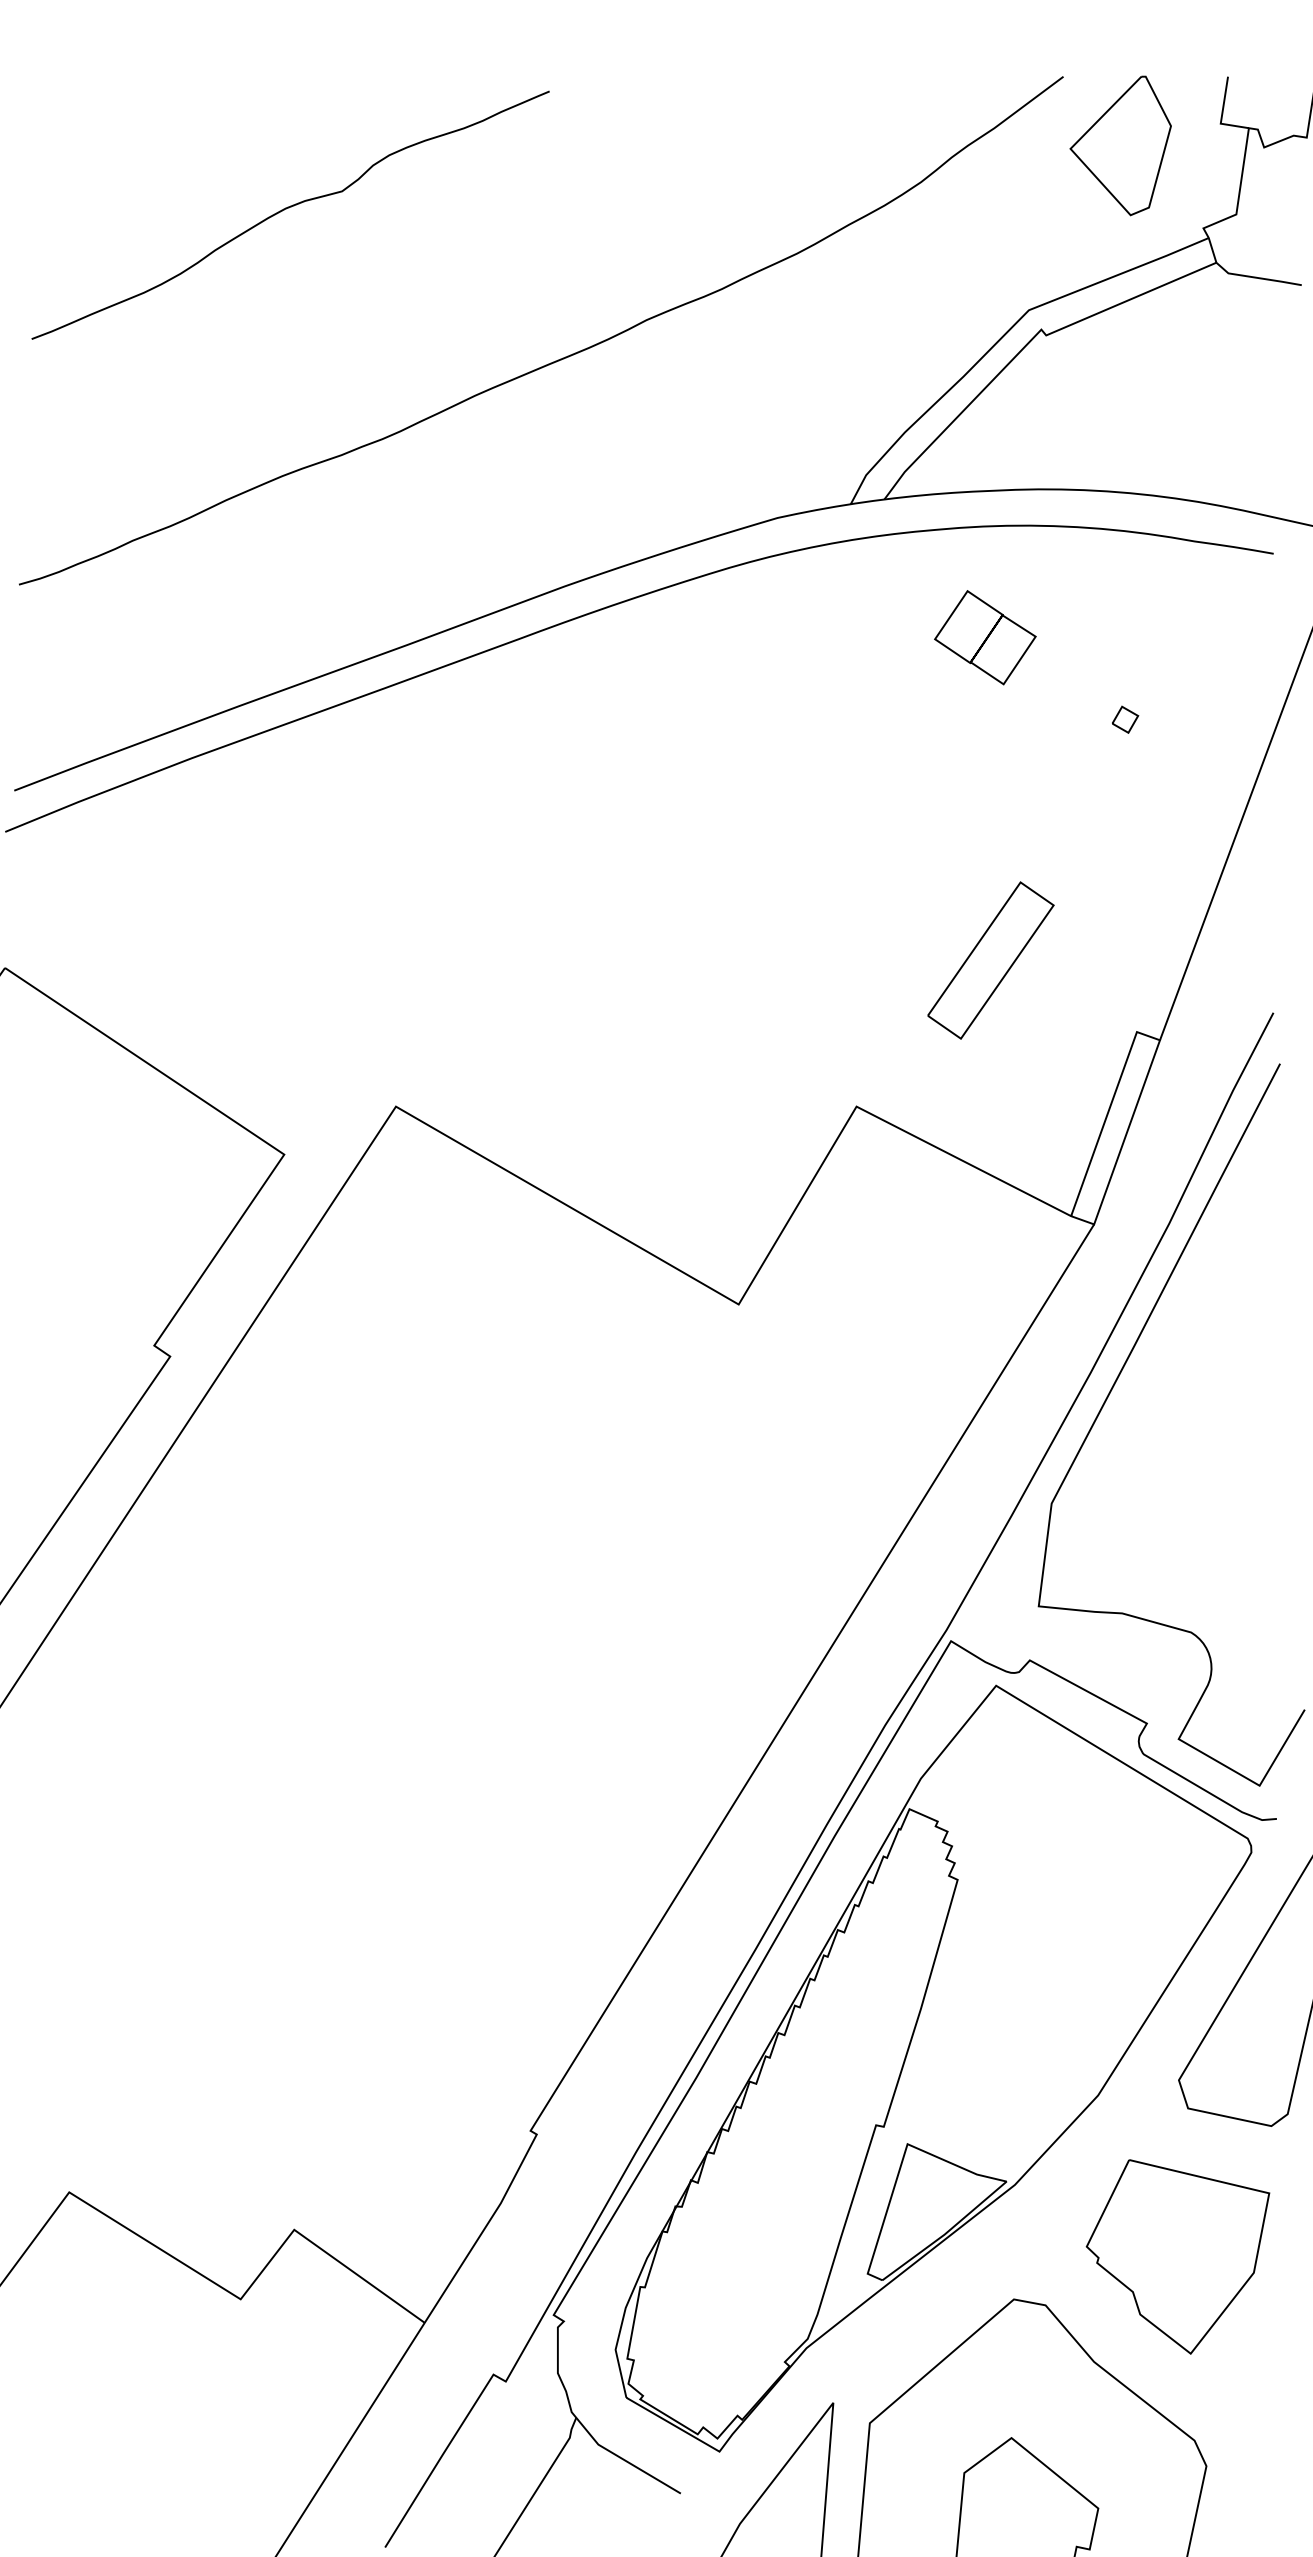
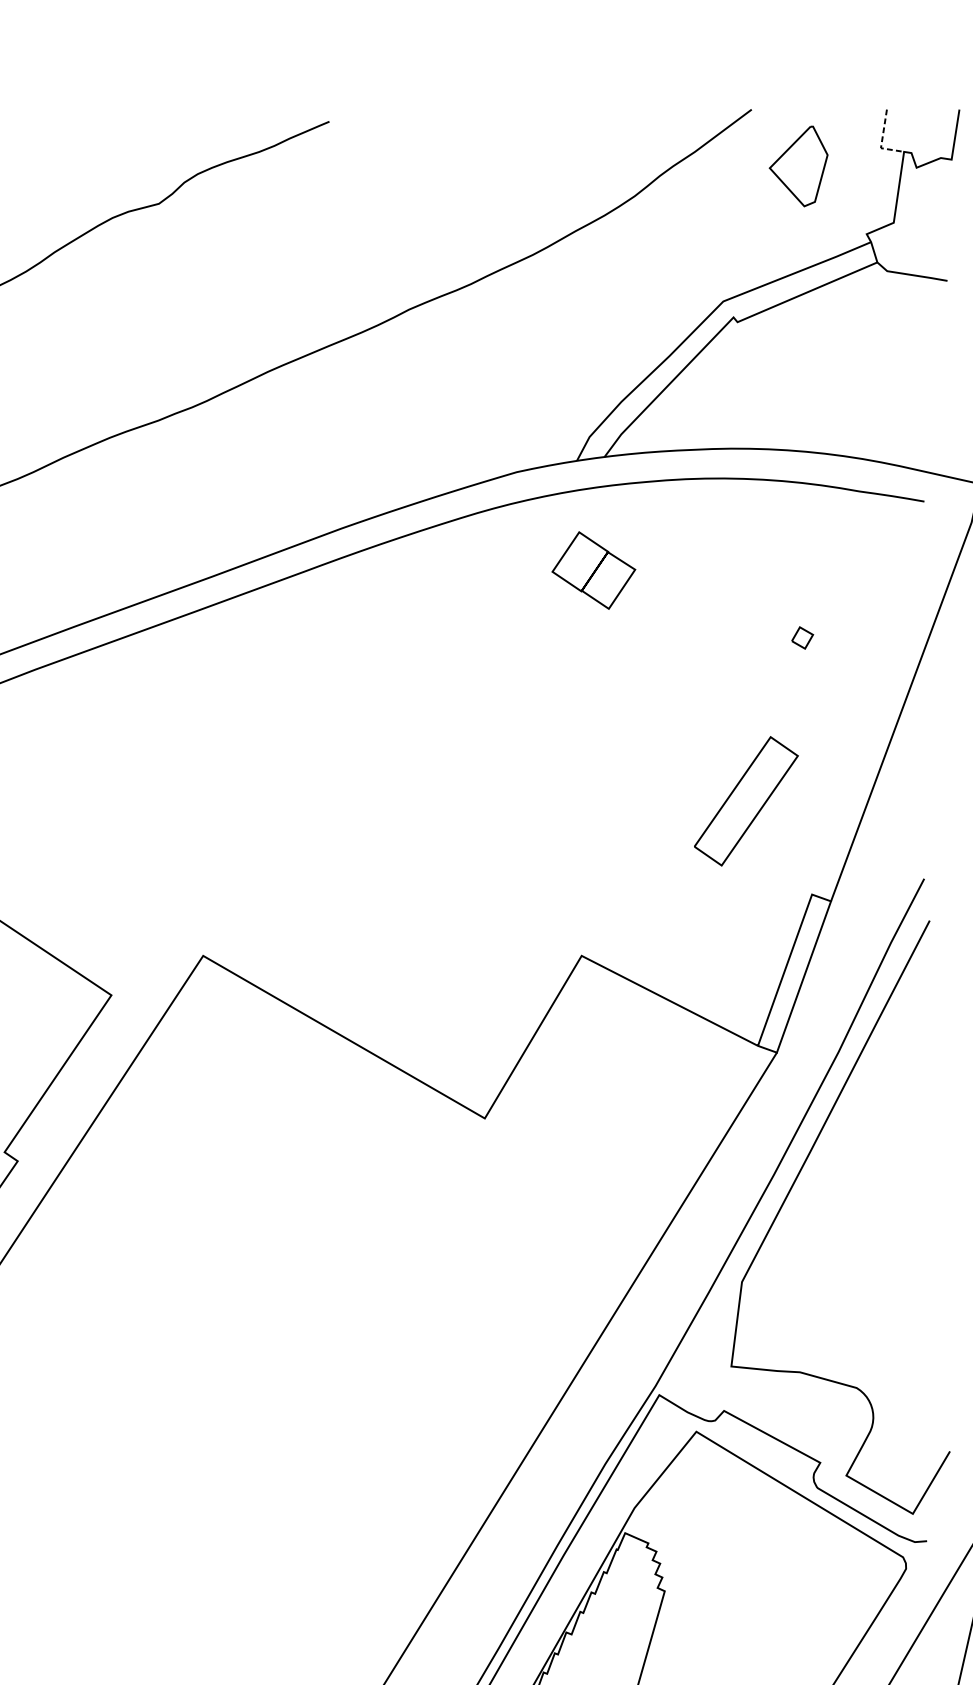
line: (1222, 114) -> (882, 140), solid -> dashed
part: (1120, 145) -> (798, 166), size x0.7
part: (985, 637) -> (593, 570), moved
part: (990, 960) -> (745, 801), moved

